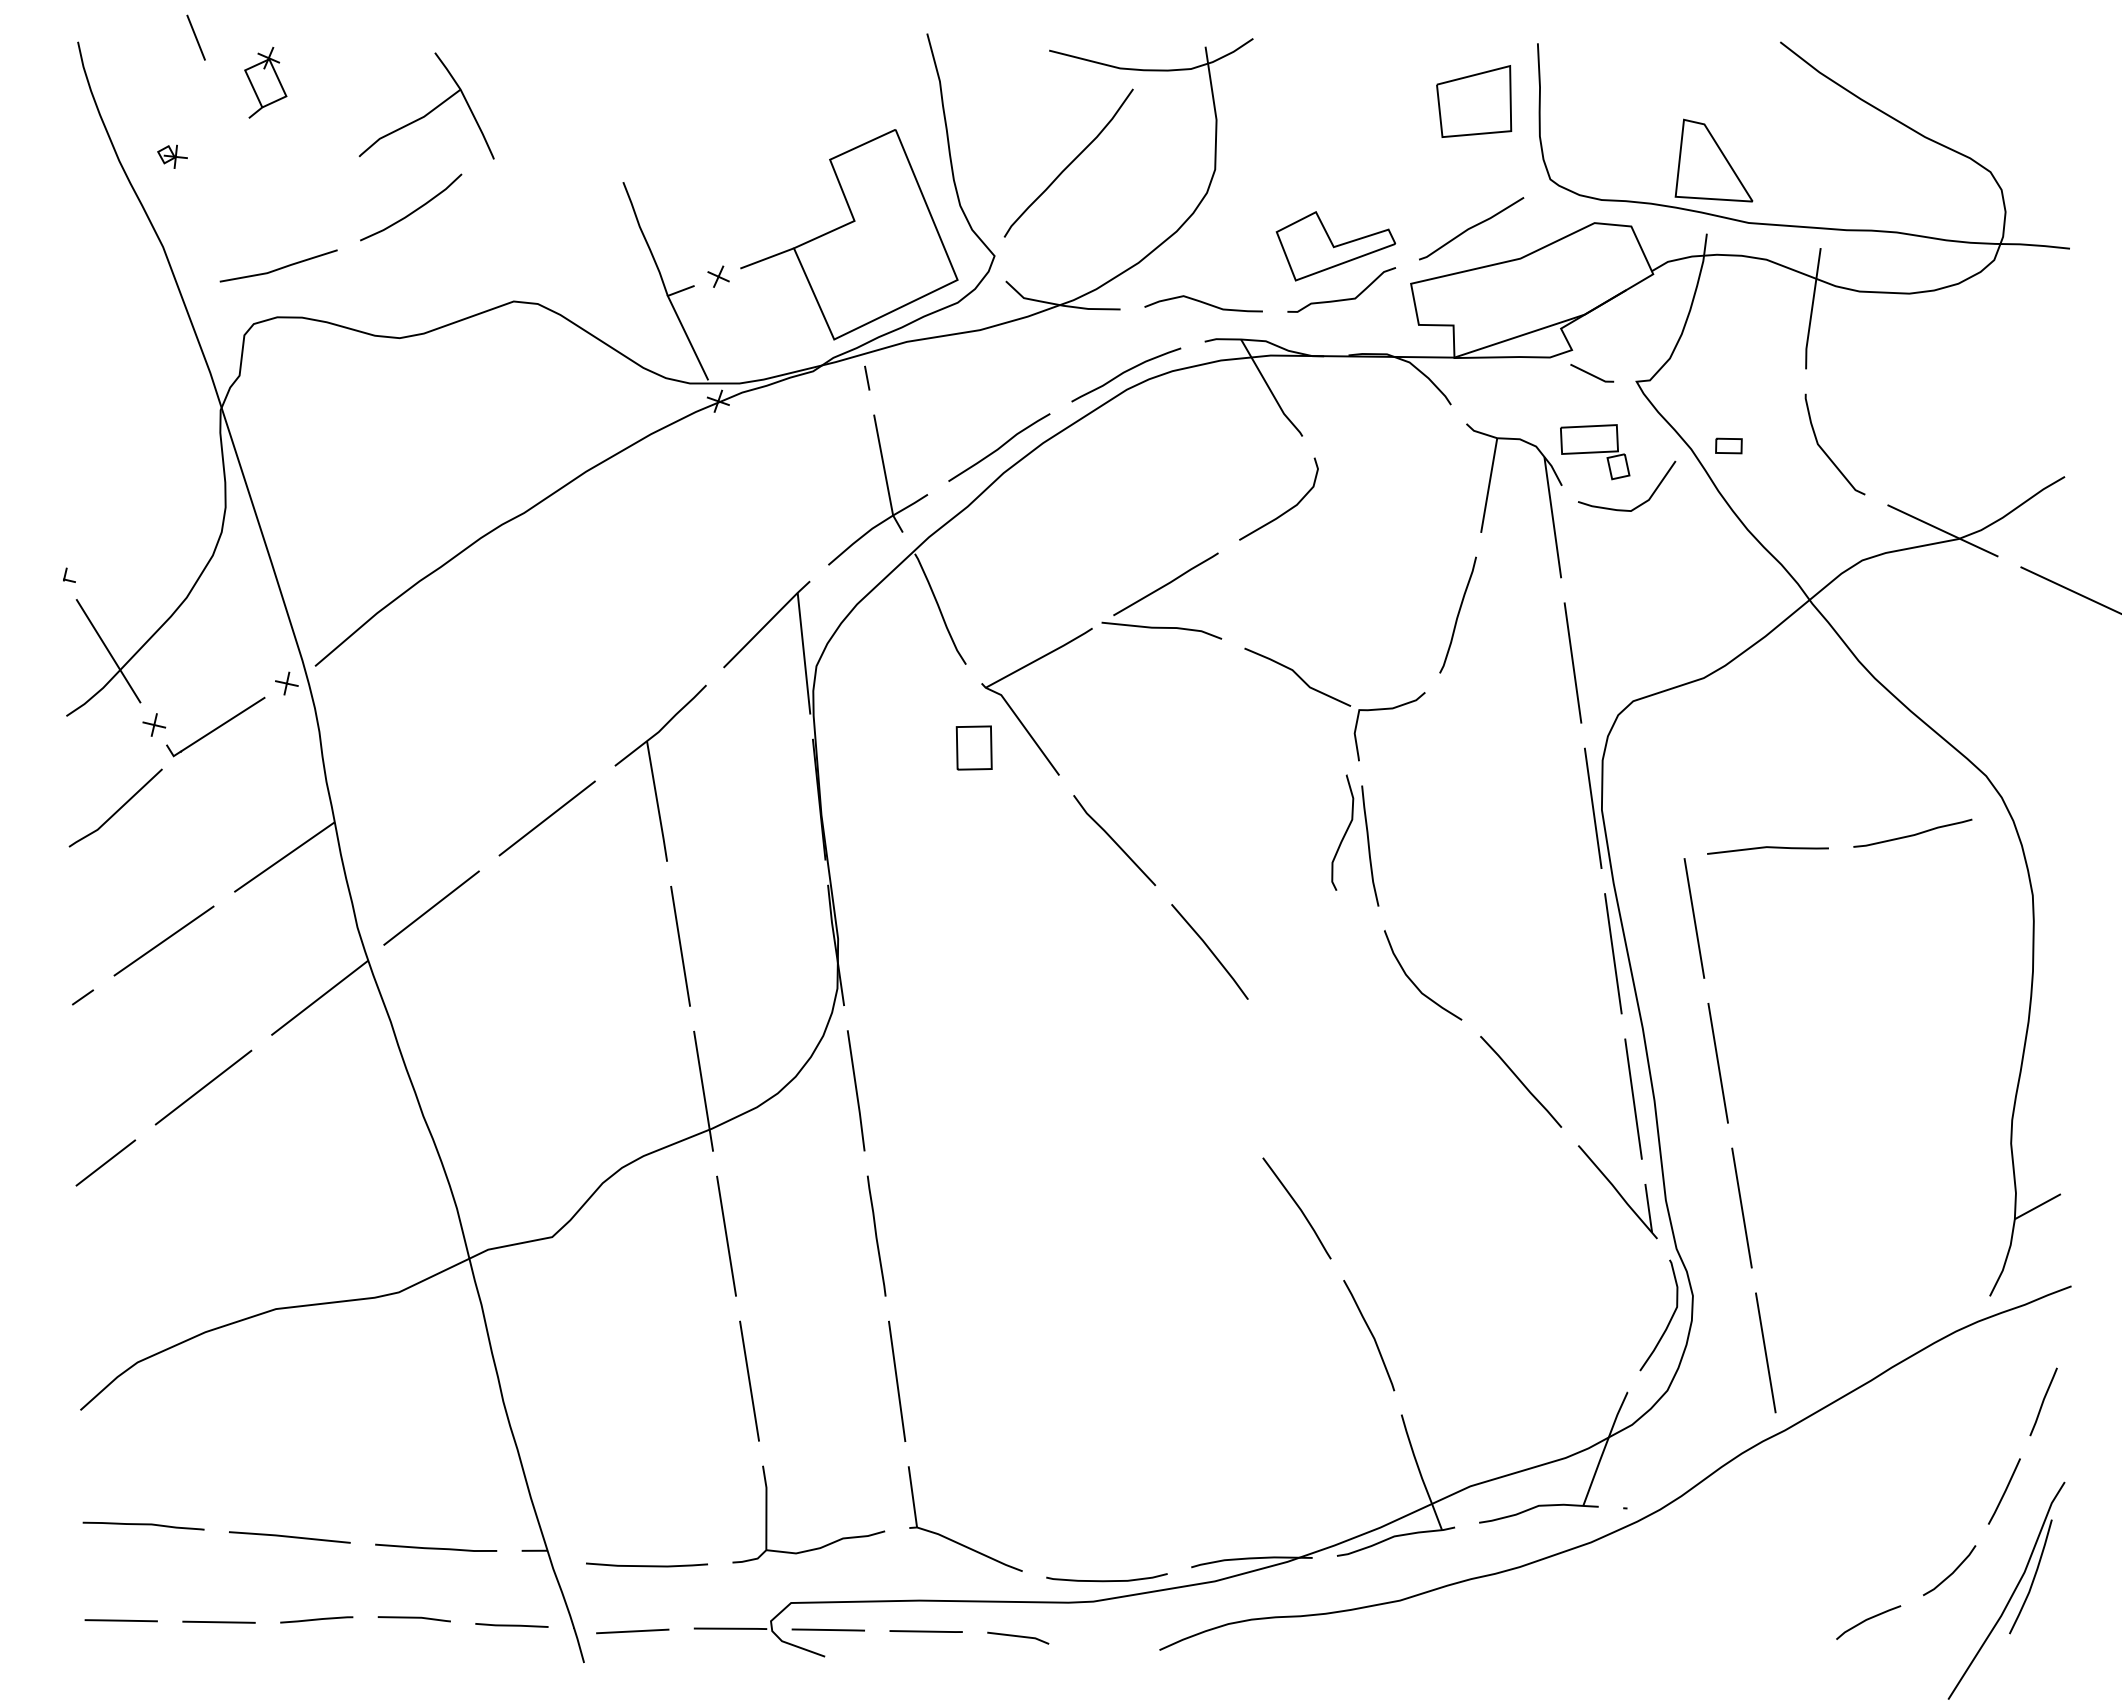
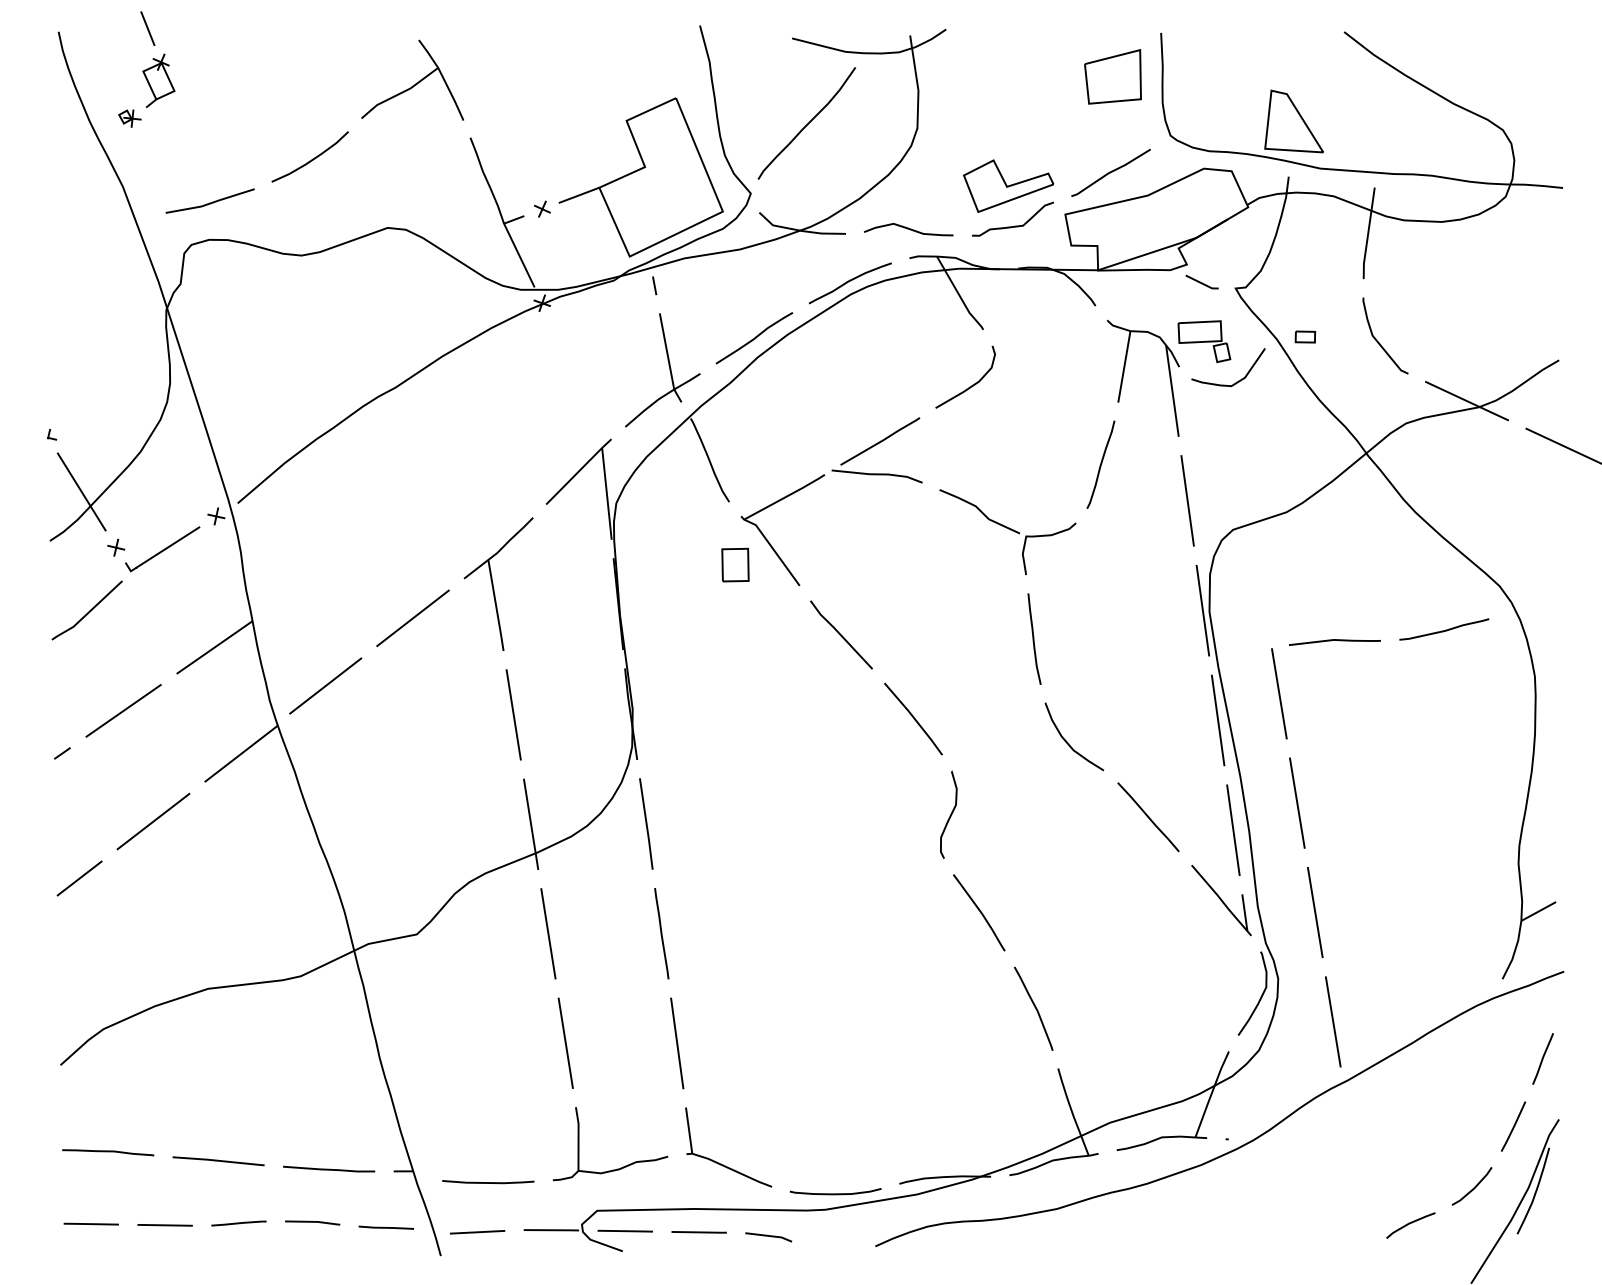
part: (265, 82) -> (158, 80), moved
part: (430, 110) -> (415, 83), moved
curve: (1344, 833) -> (950, 815), moved

